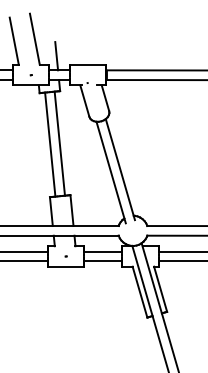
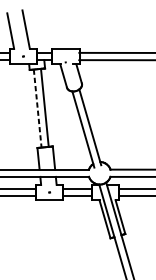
line: (56, 56) -> (42, 42), removed
line: (50, 145) -> (37, 109), solid -> dashed

